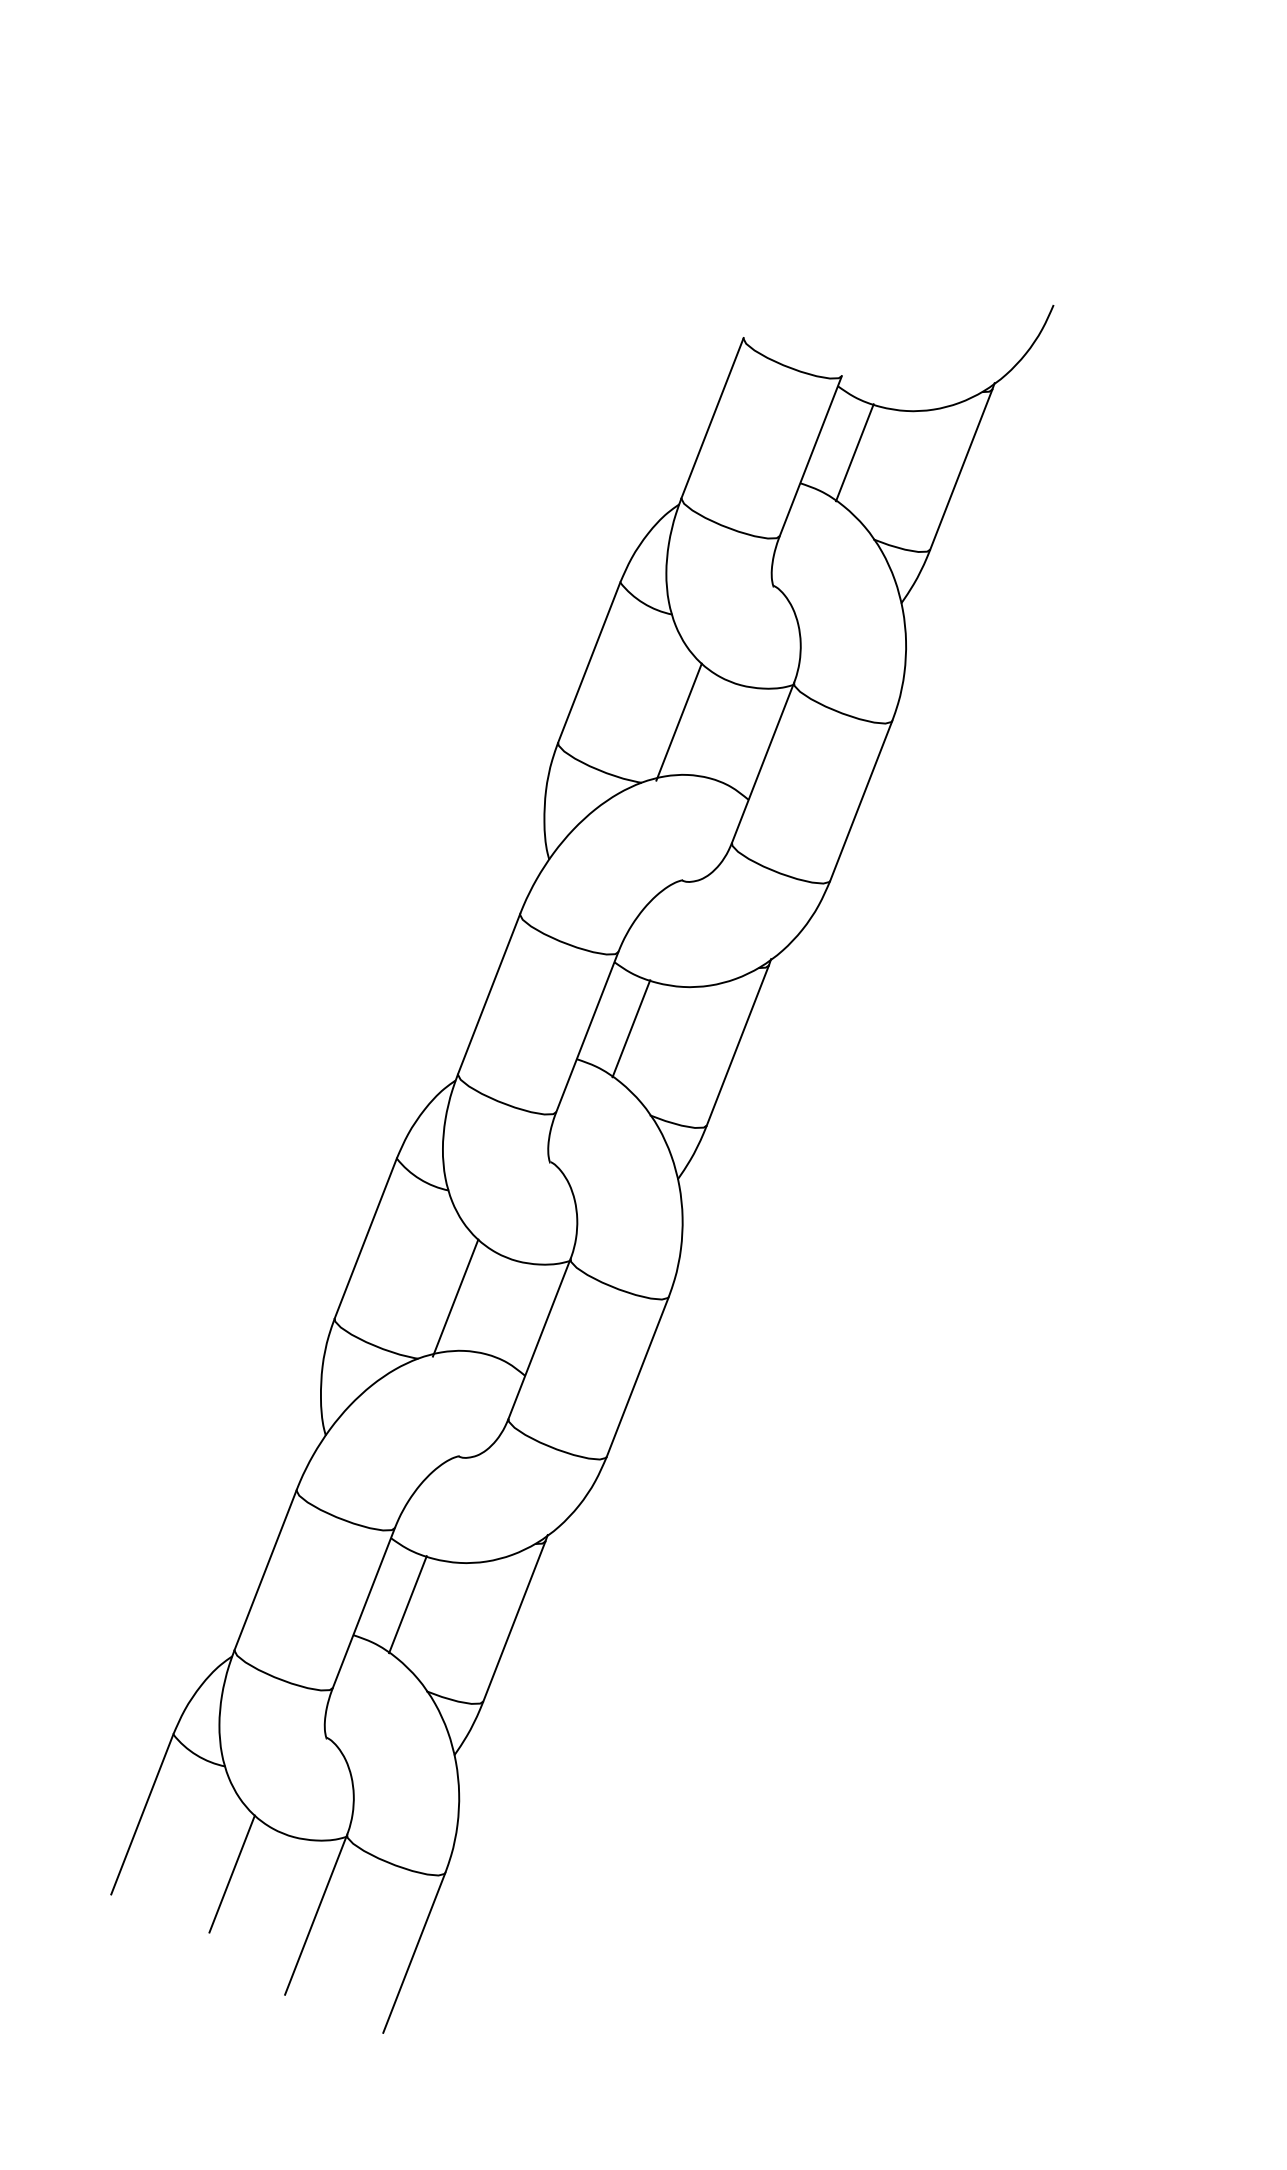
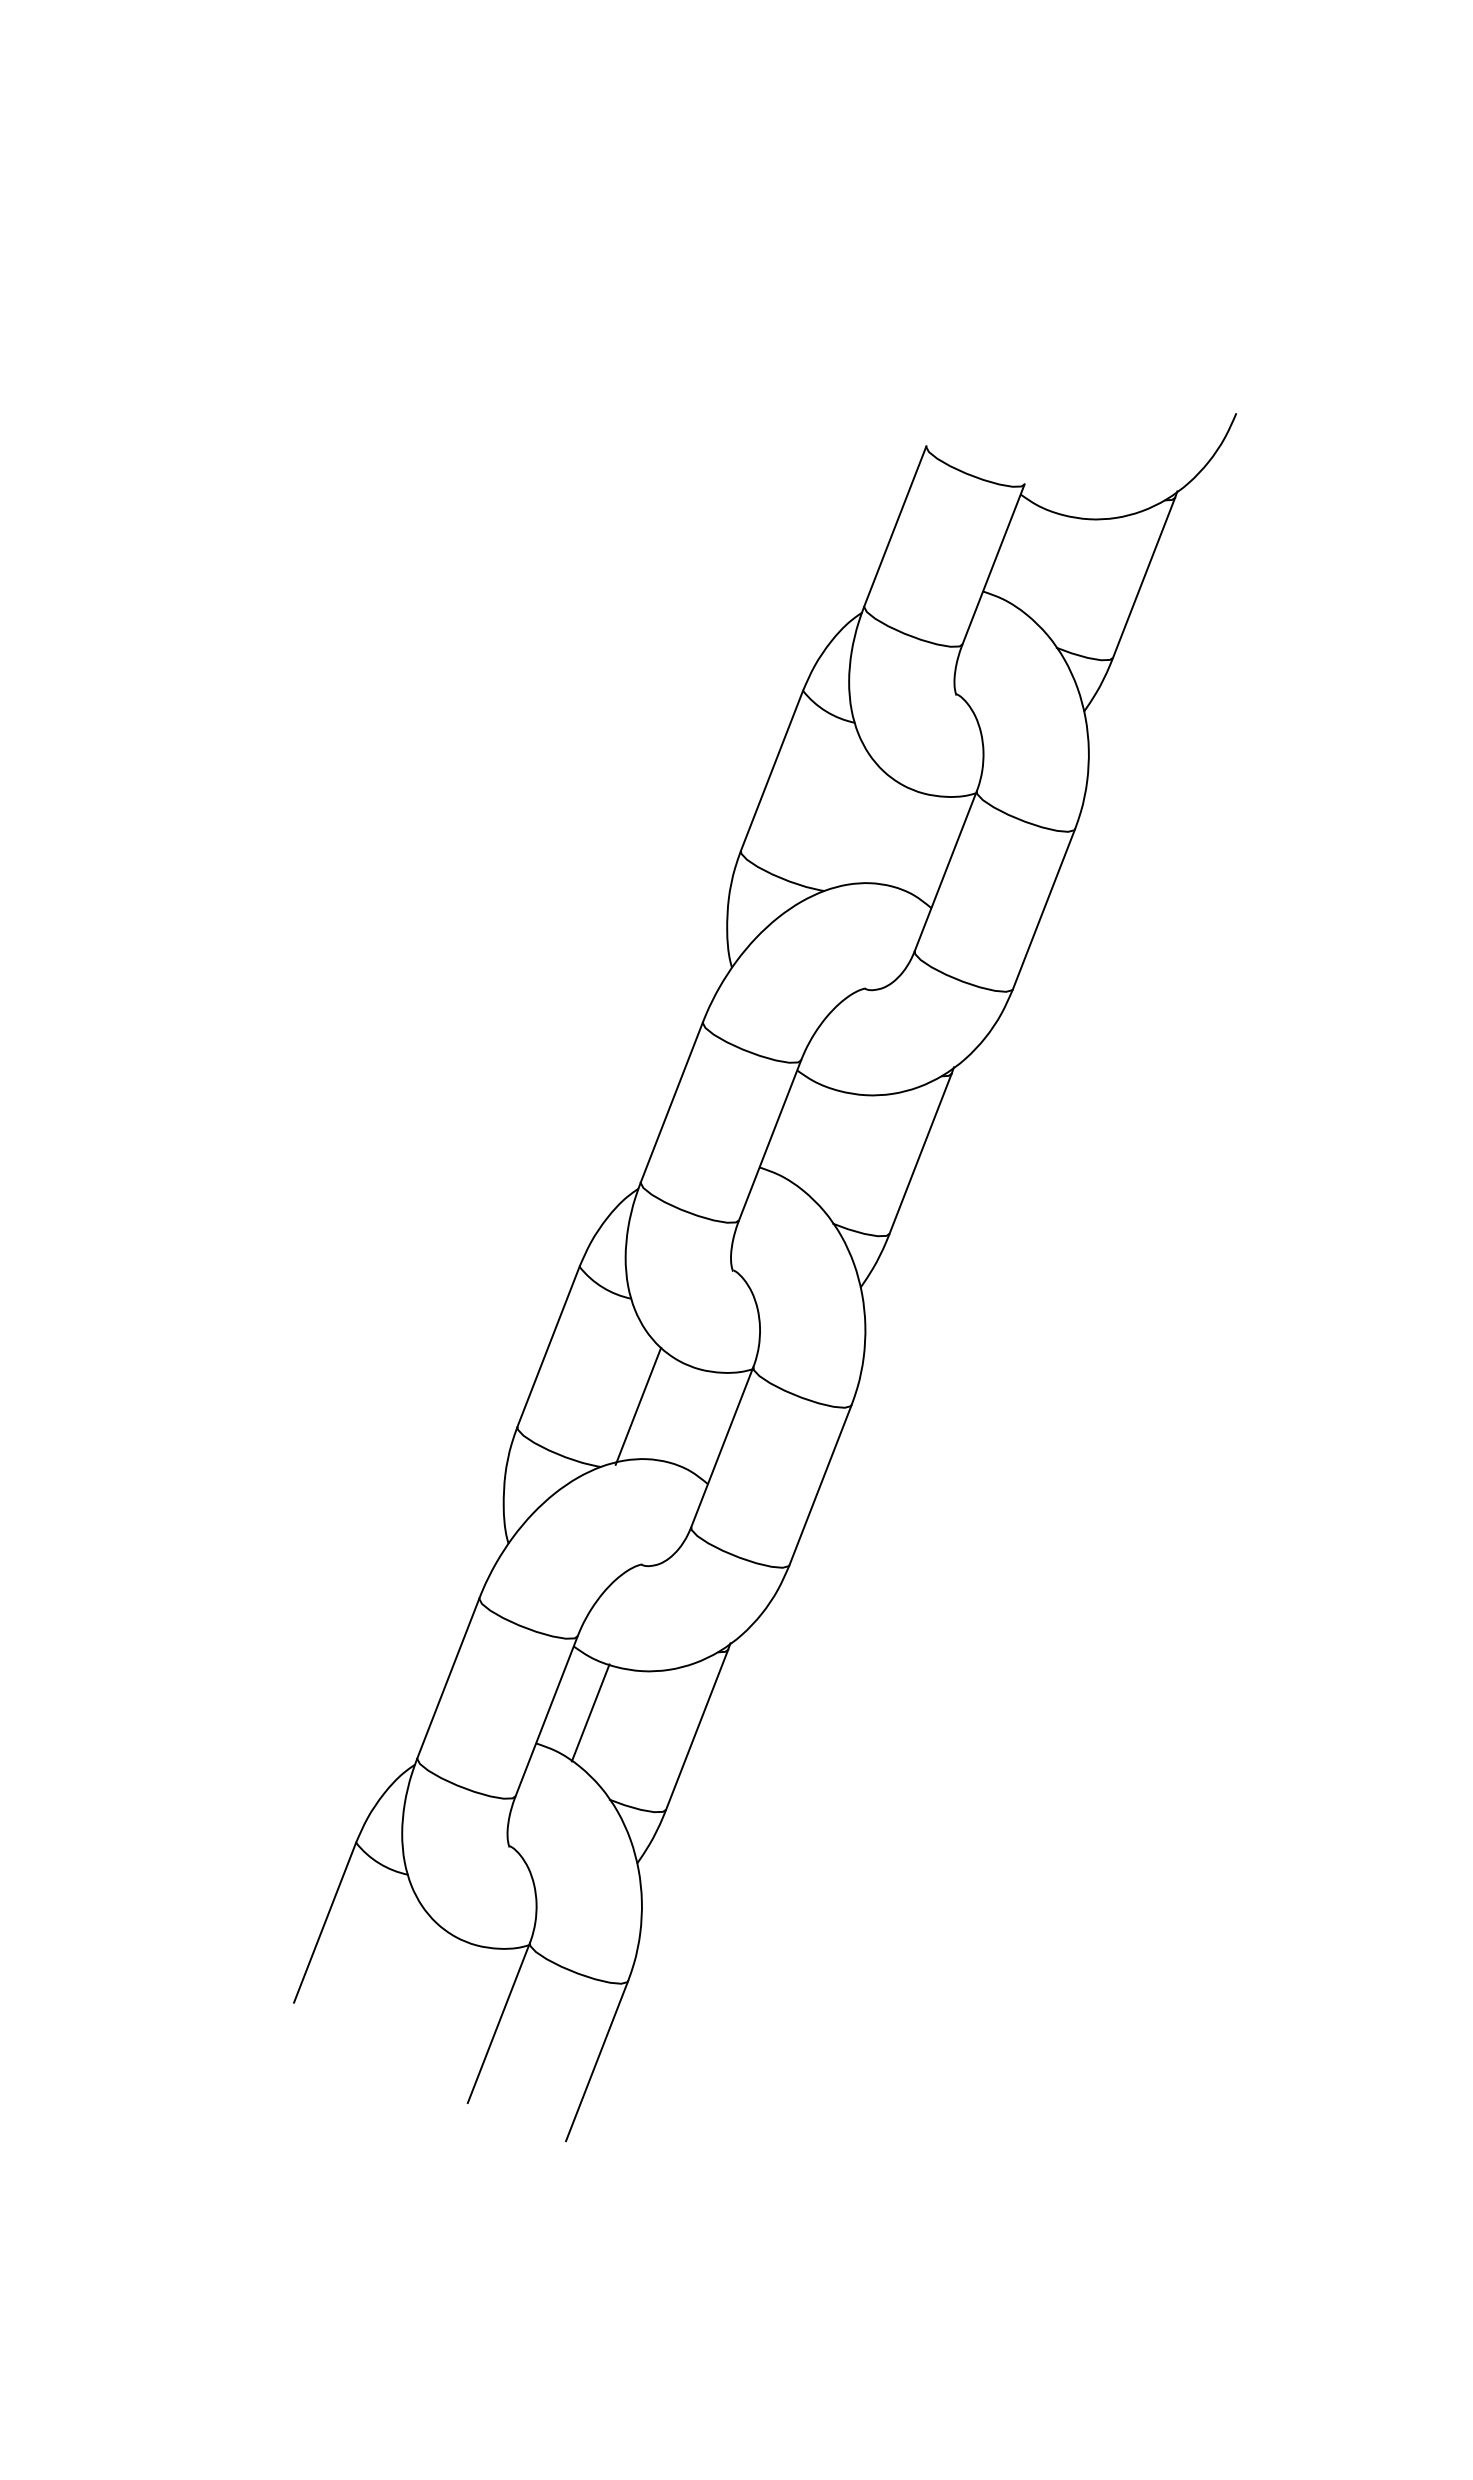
line: (854, 452) -> (1037, 560), removed
line: (678, 721) -> (861, 829), removed
line: (630, 1028) -> (813, 1136), removed
line: (231, 1873) -> (414, 1981), removed

